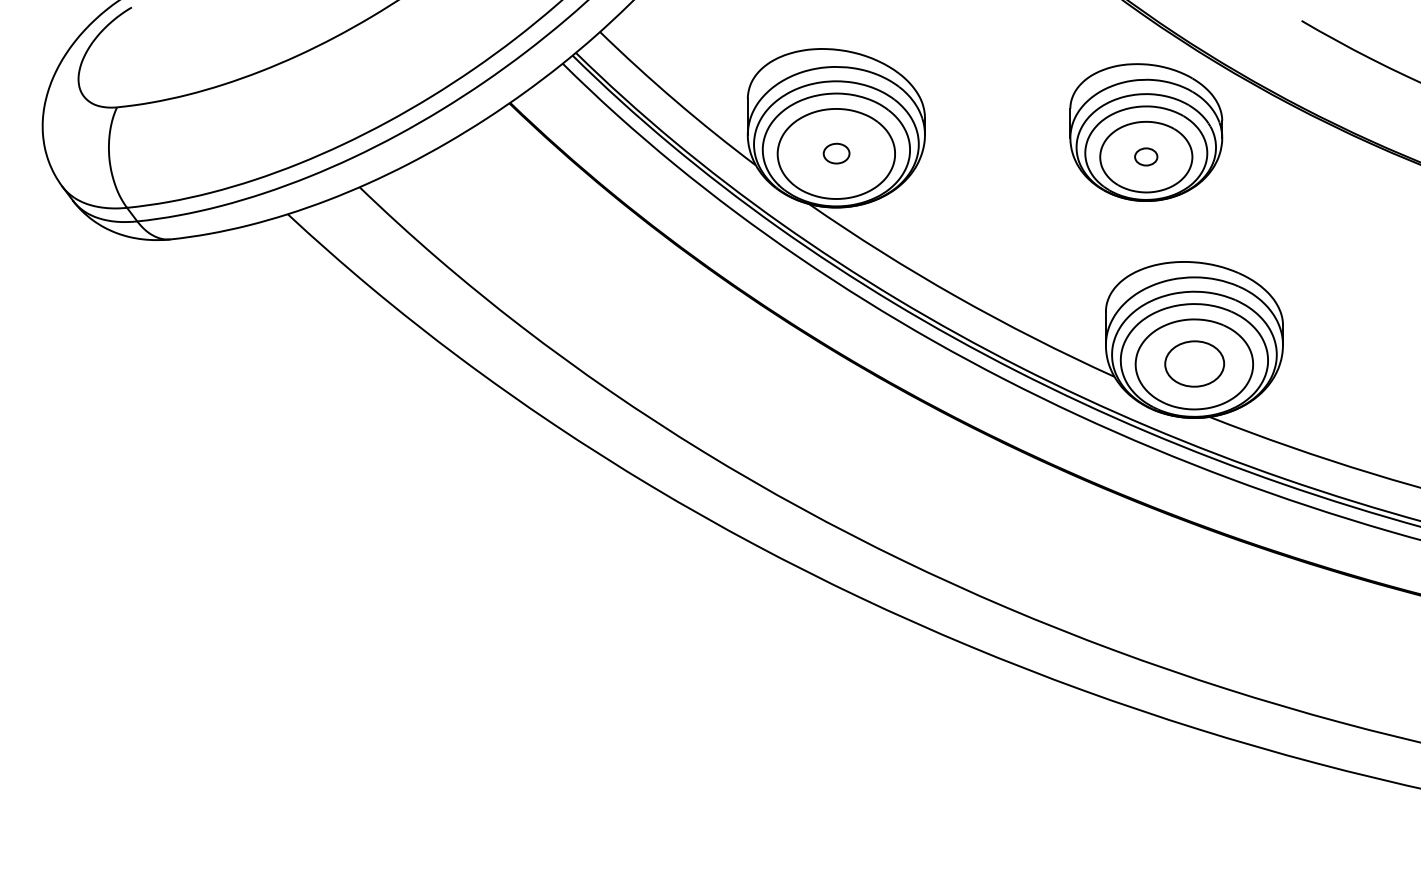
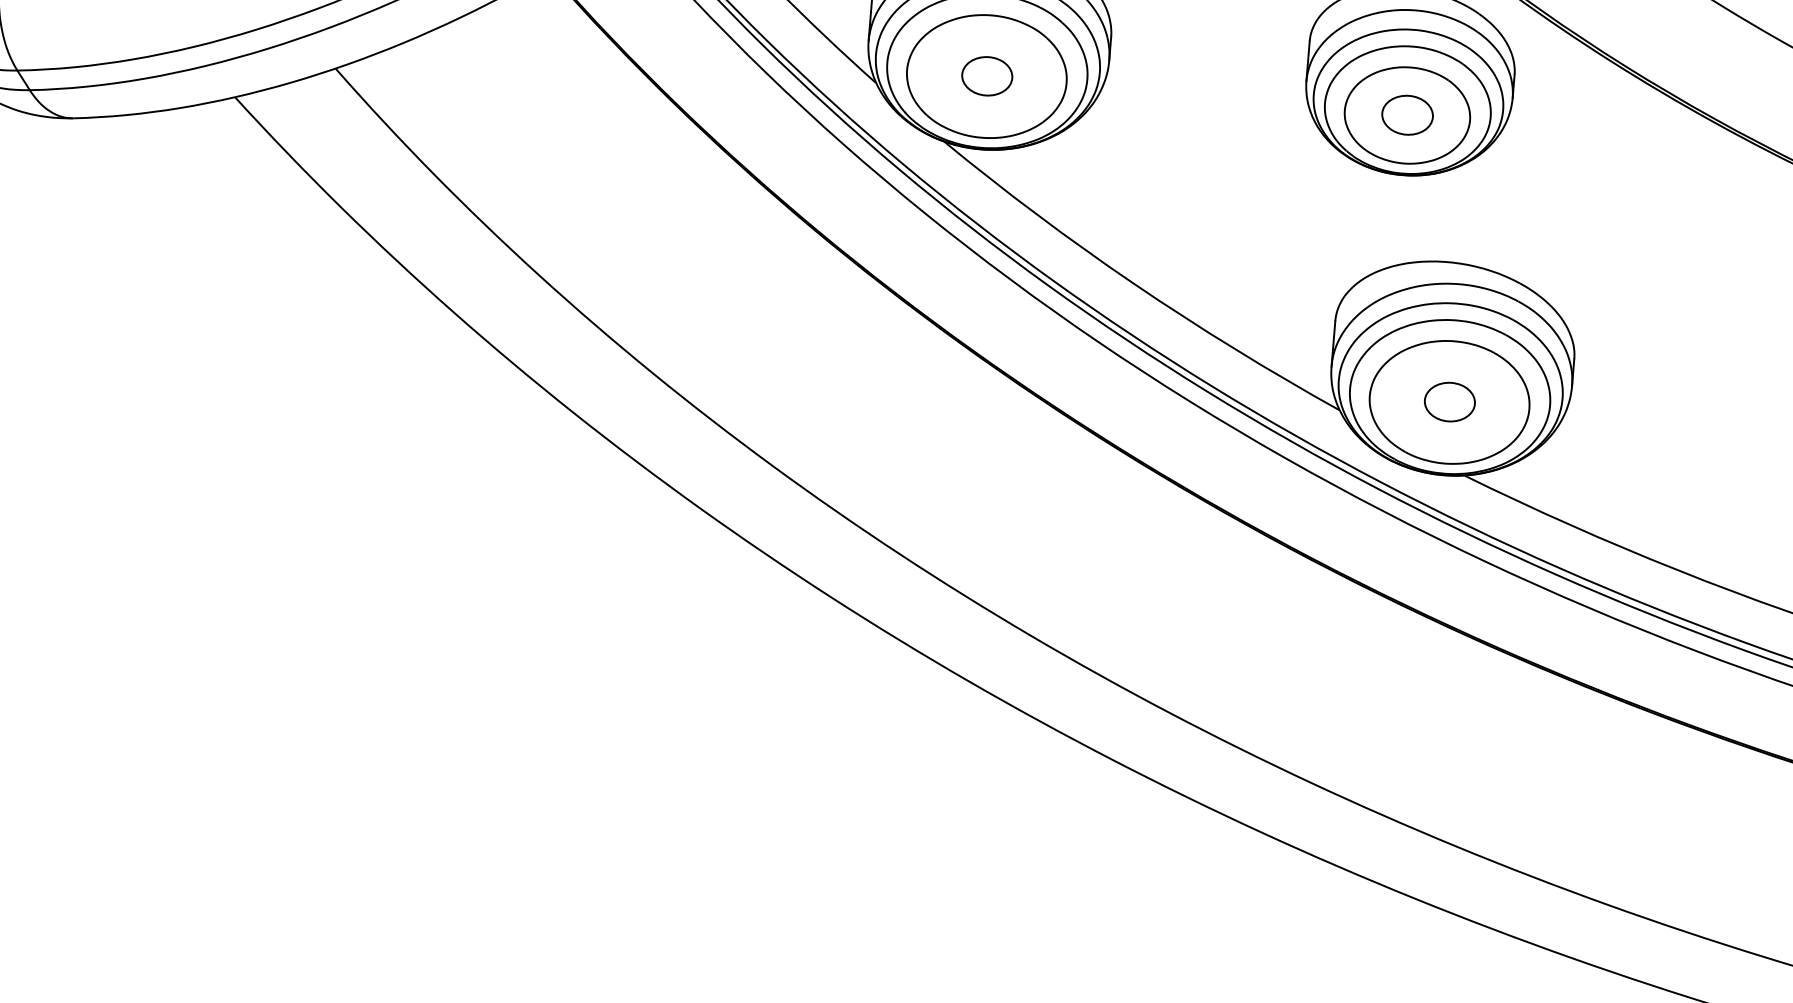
part: (836, 153) -> (987, 75), size x1.43
part: (1145, 156) -> (1406, 114), size x1.67
part: (1194, 364) -> (1449, 402), size x0.62

